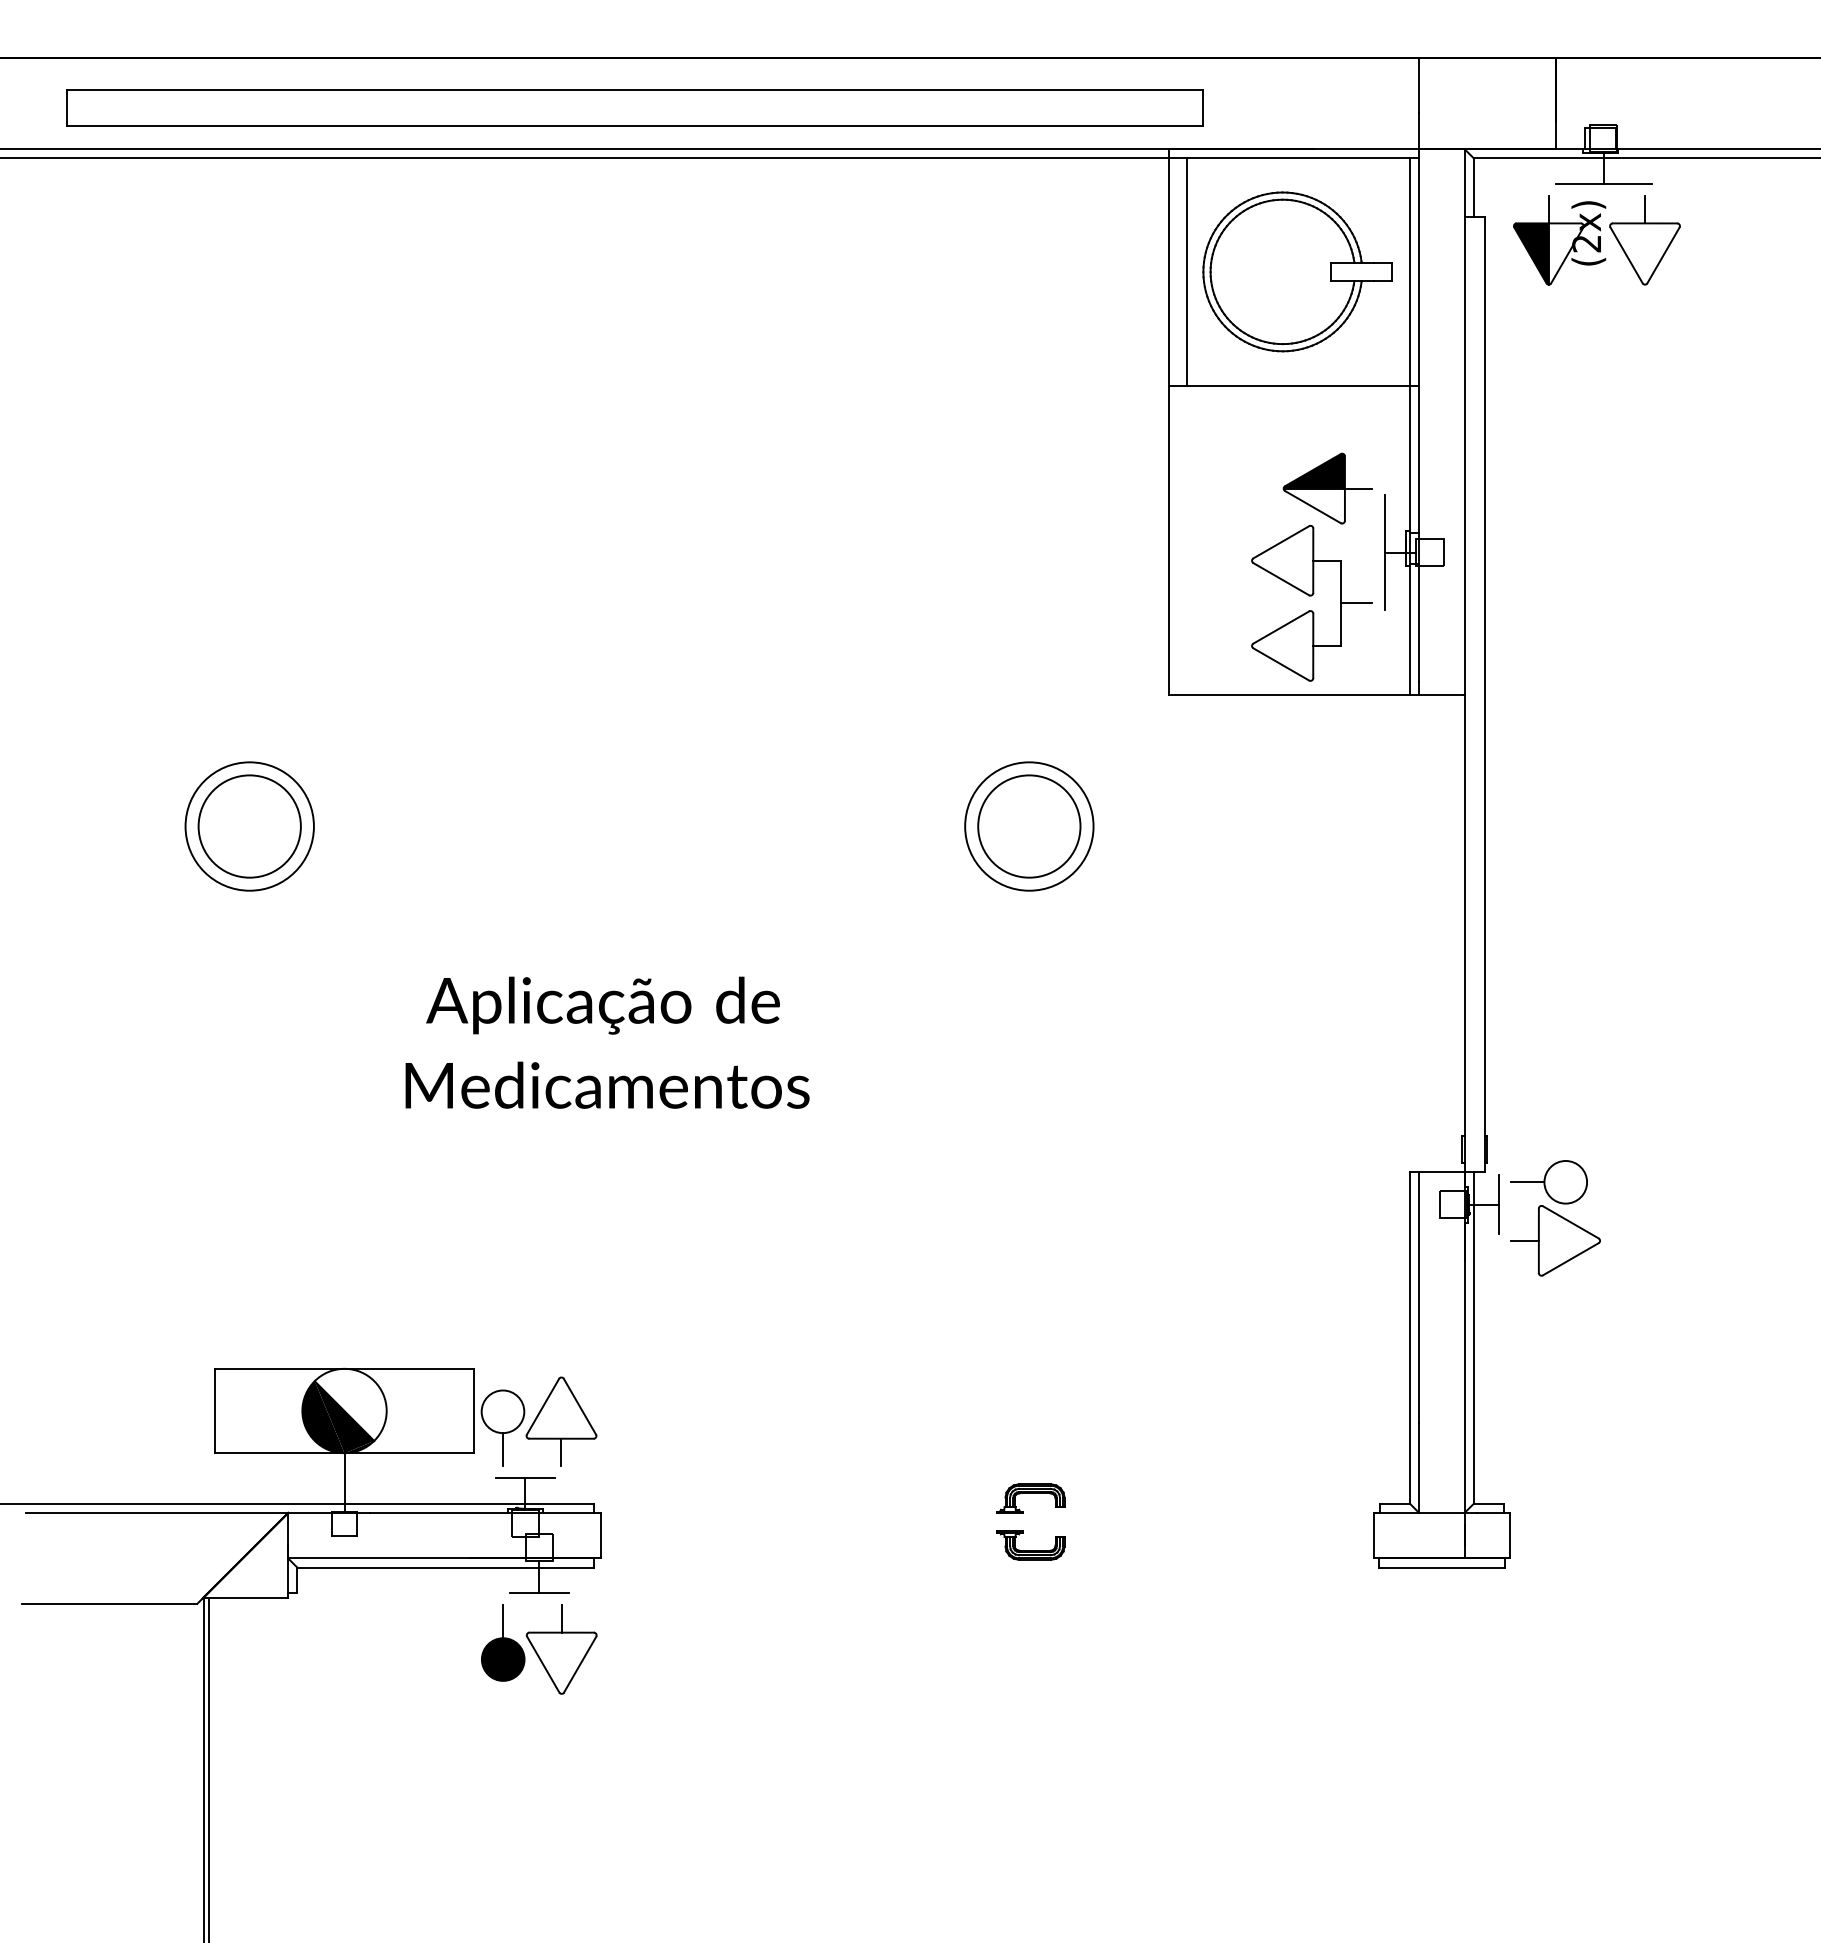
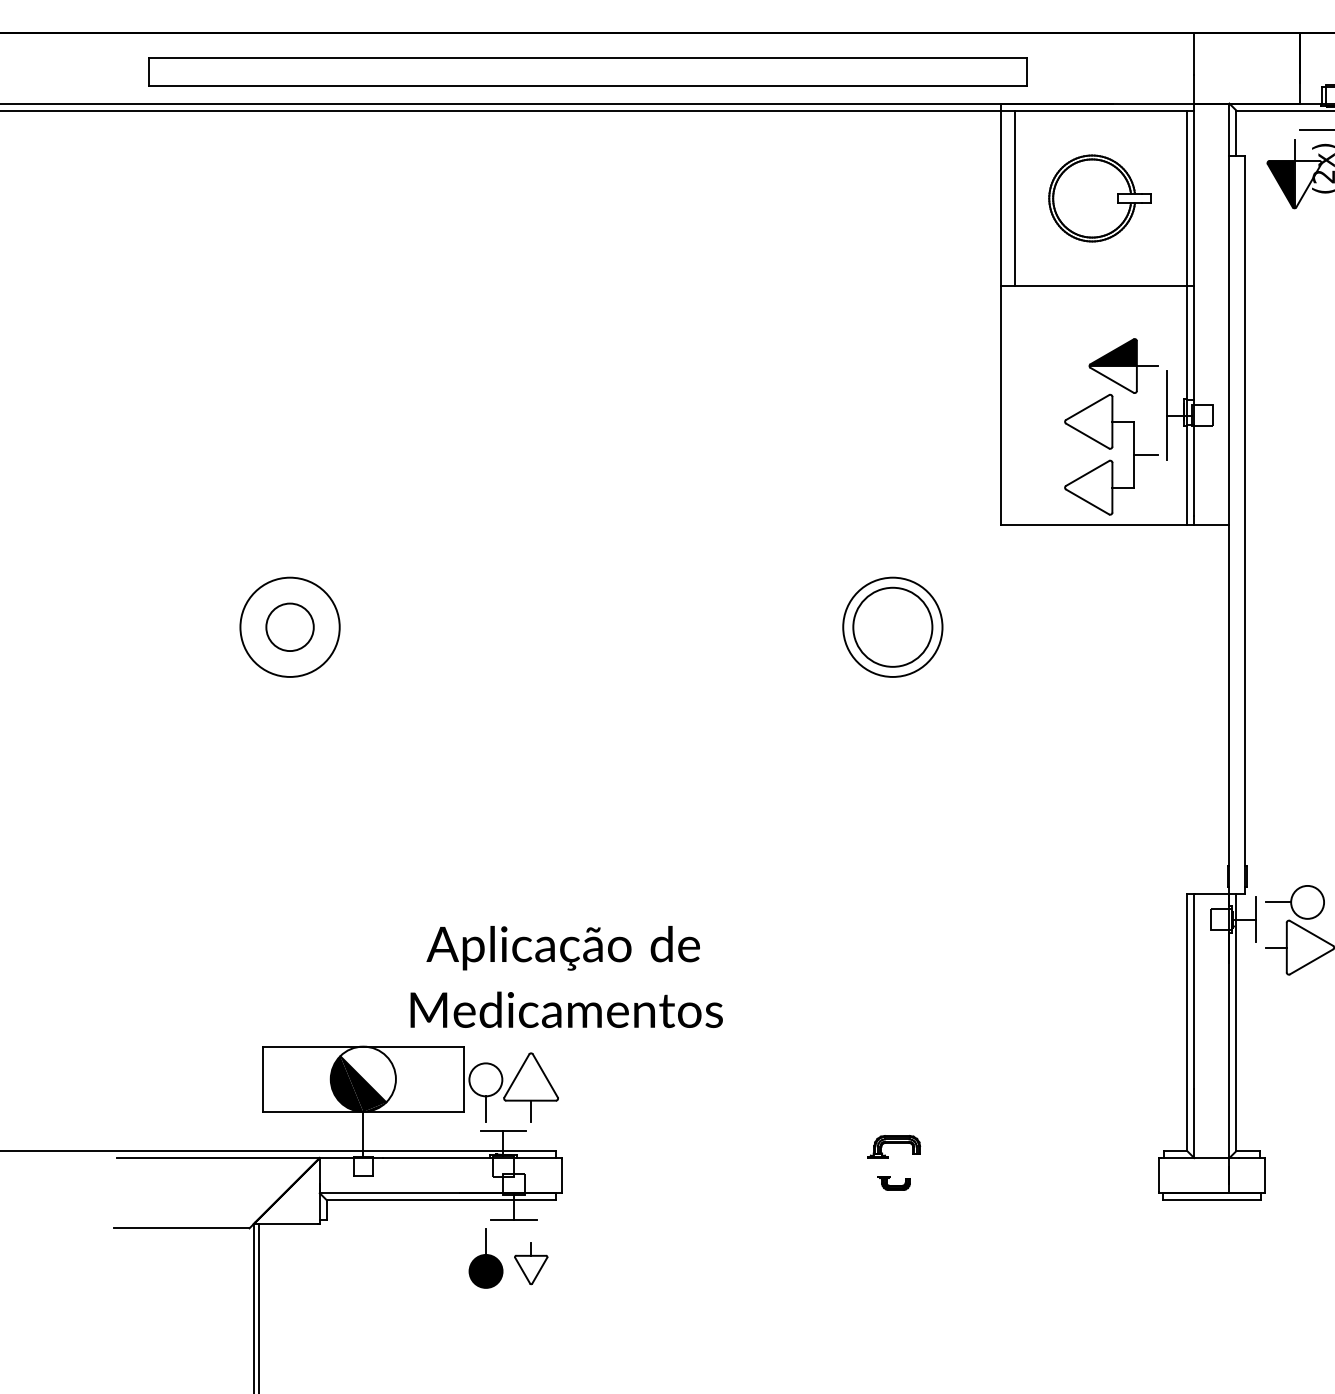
part: (1297, 271) -> (1100, 198), size x0.7
circle: (249, 826) -> (289, 627), size x0.6
text: (607, 1042) -> (566, 976), moved
part: (1030, 1545) -> (893, 1183), size x0.6
part: (561, 1649) -> (531, 1263), size x0.6

